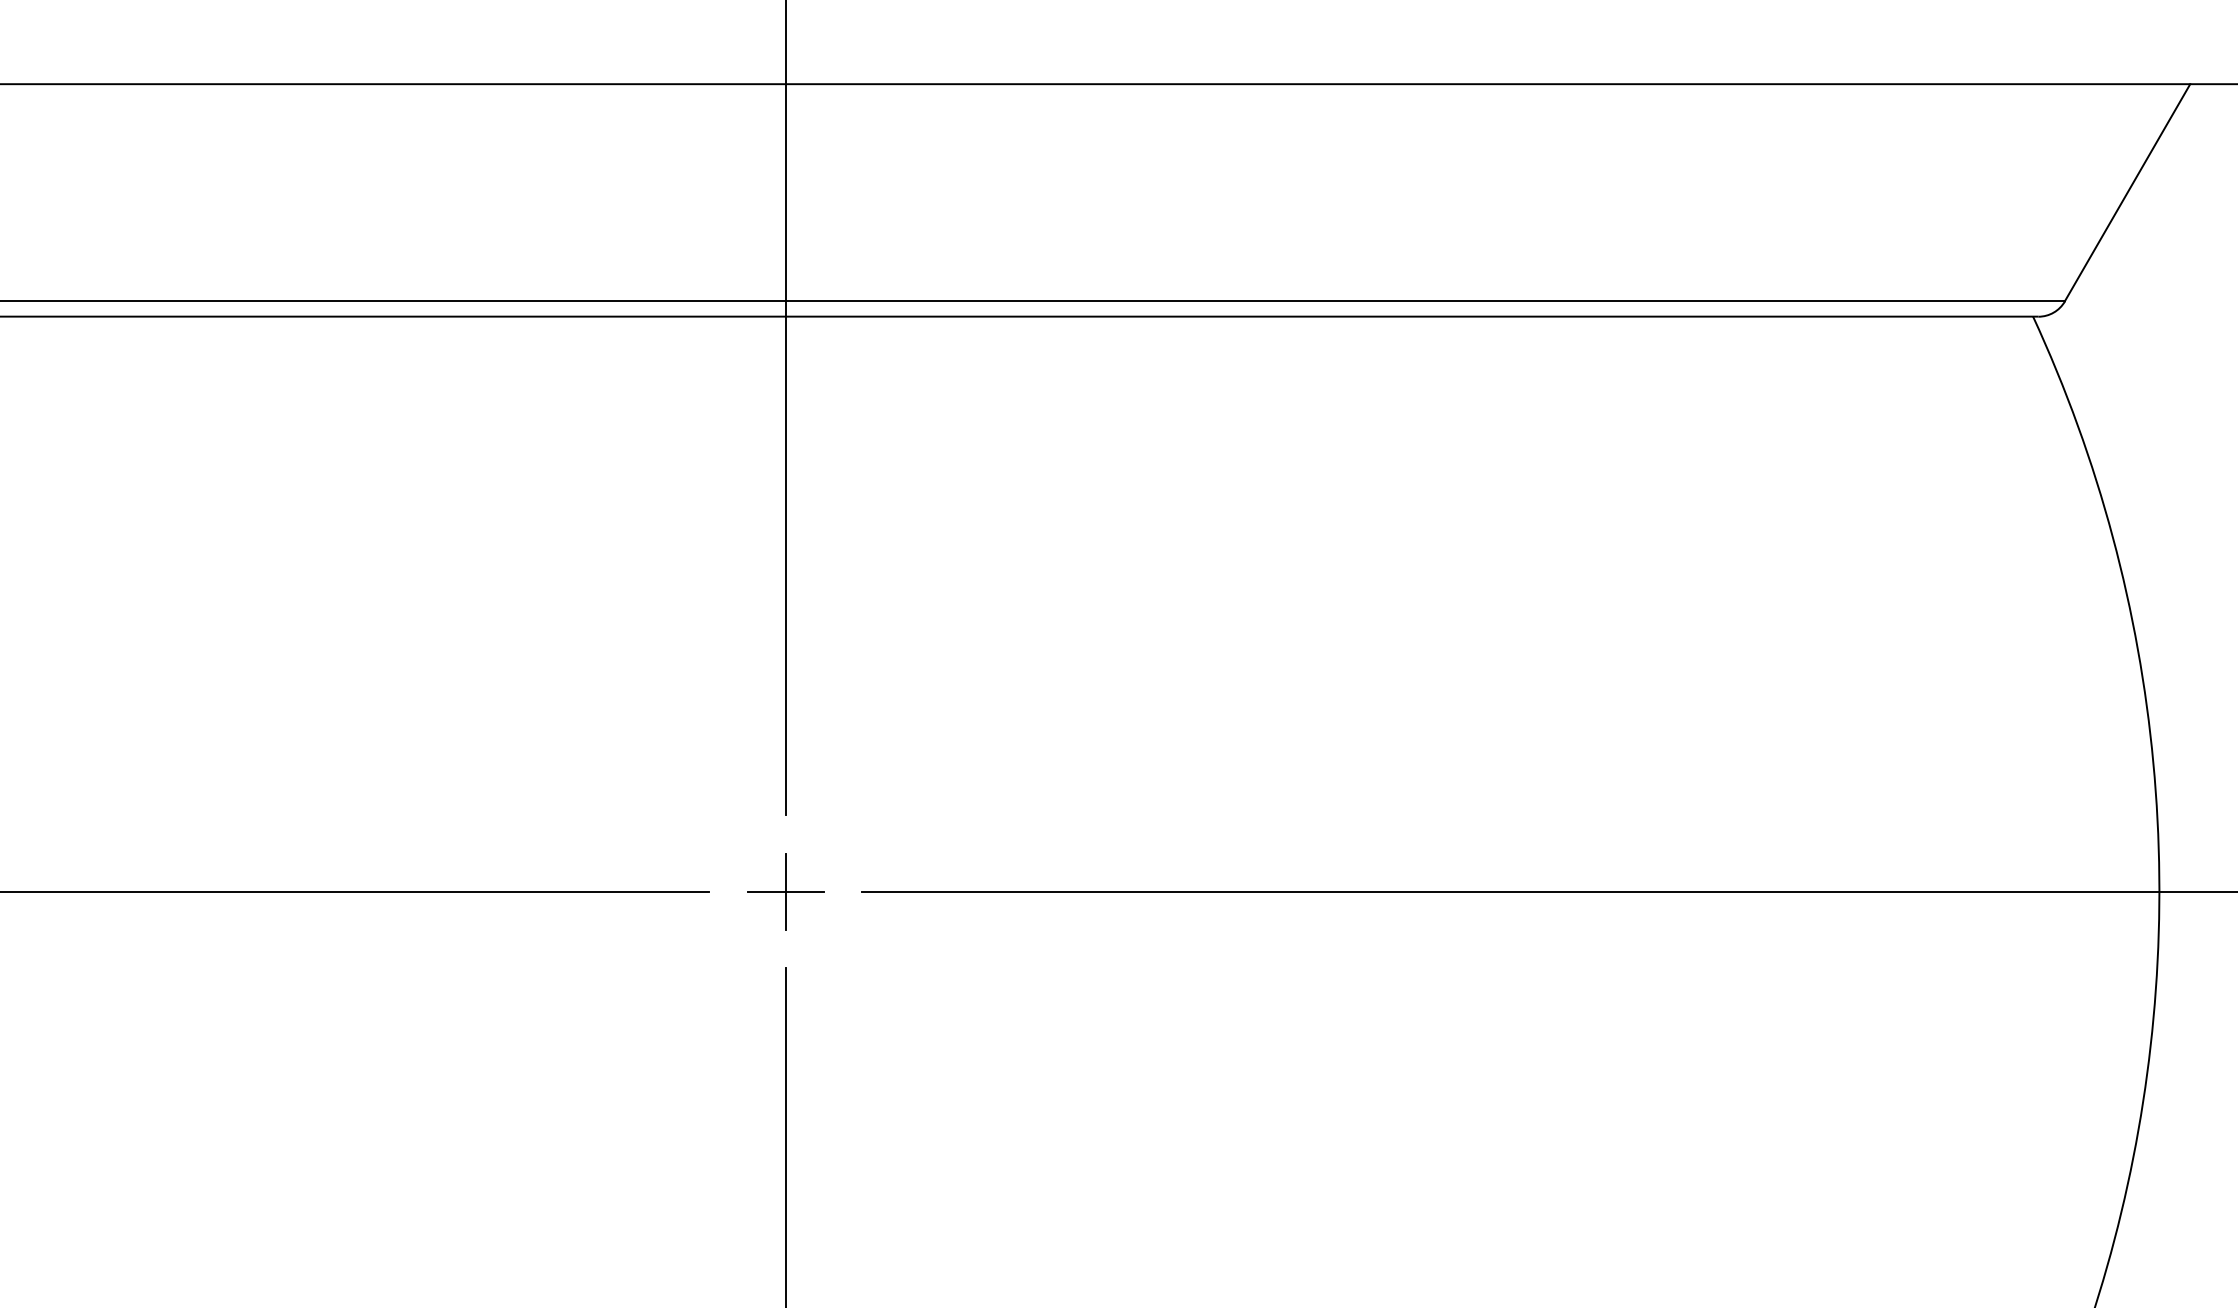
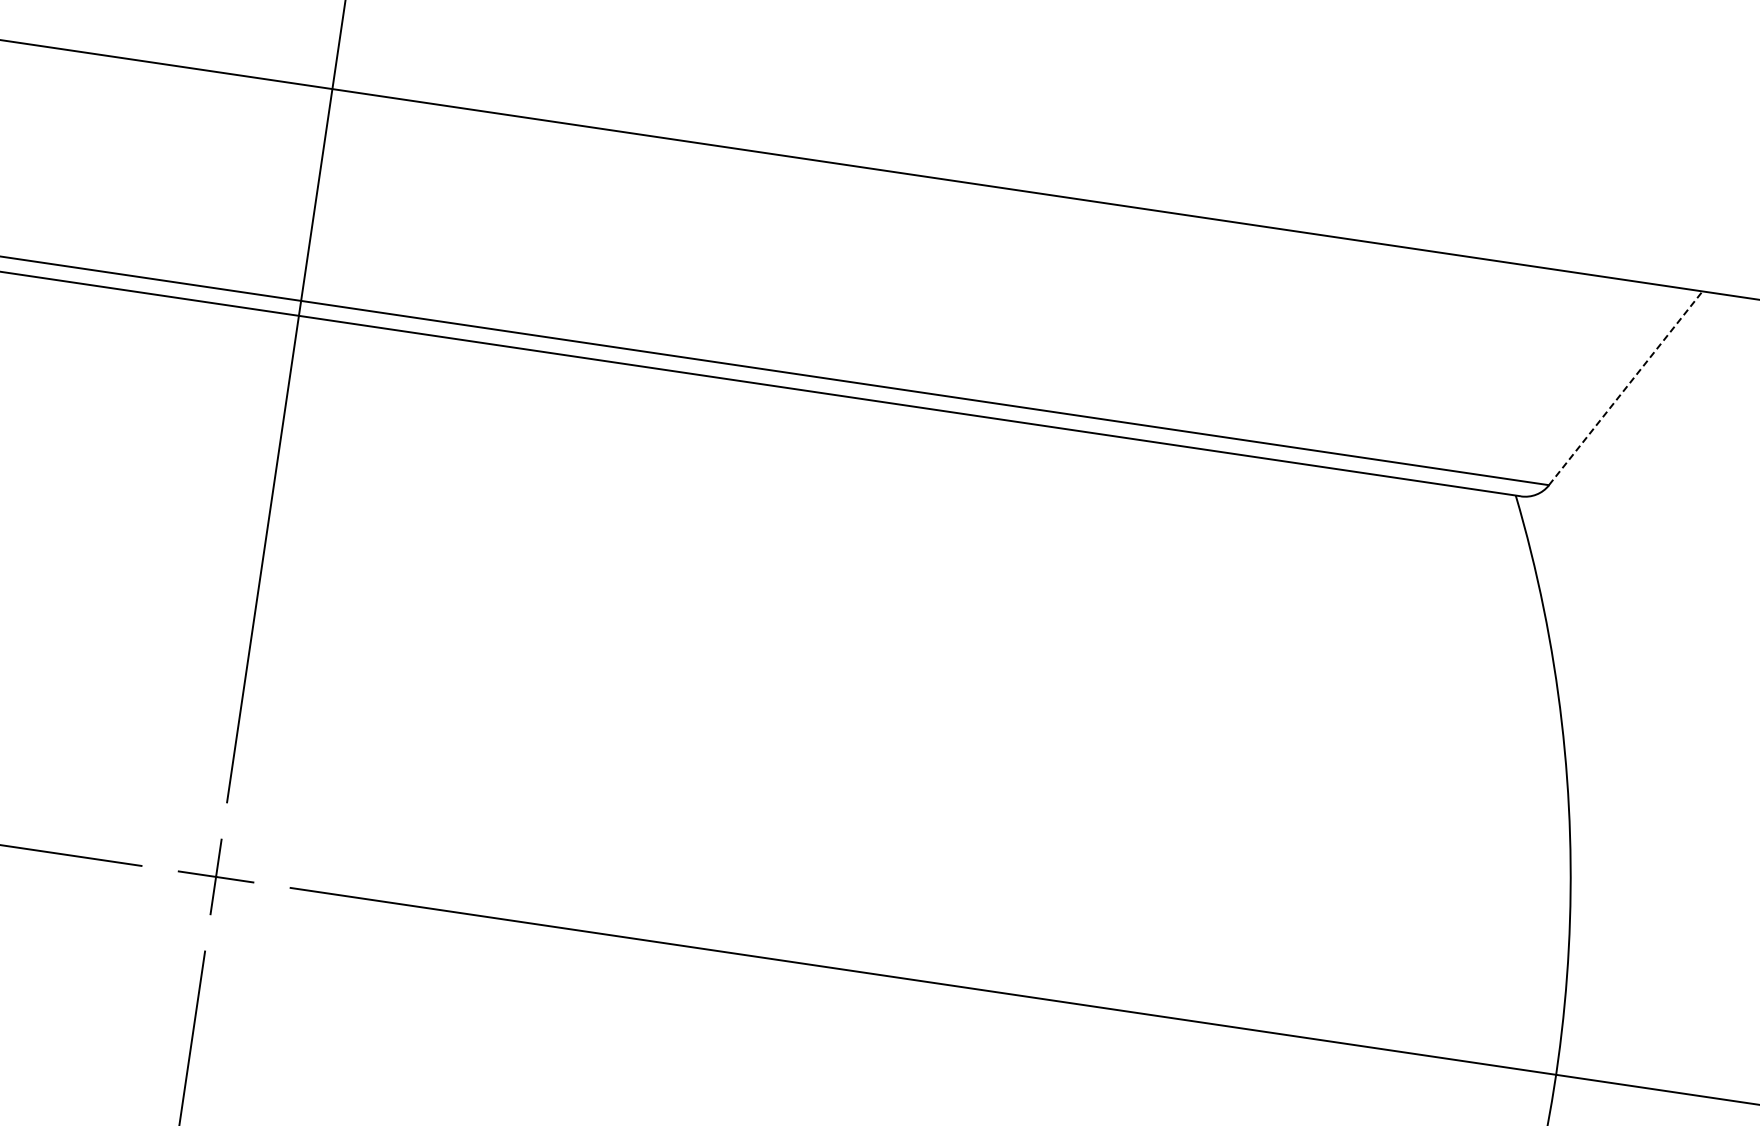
line: (2127, 192) -> (1625, 388), solid -> dashed

